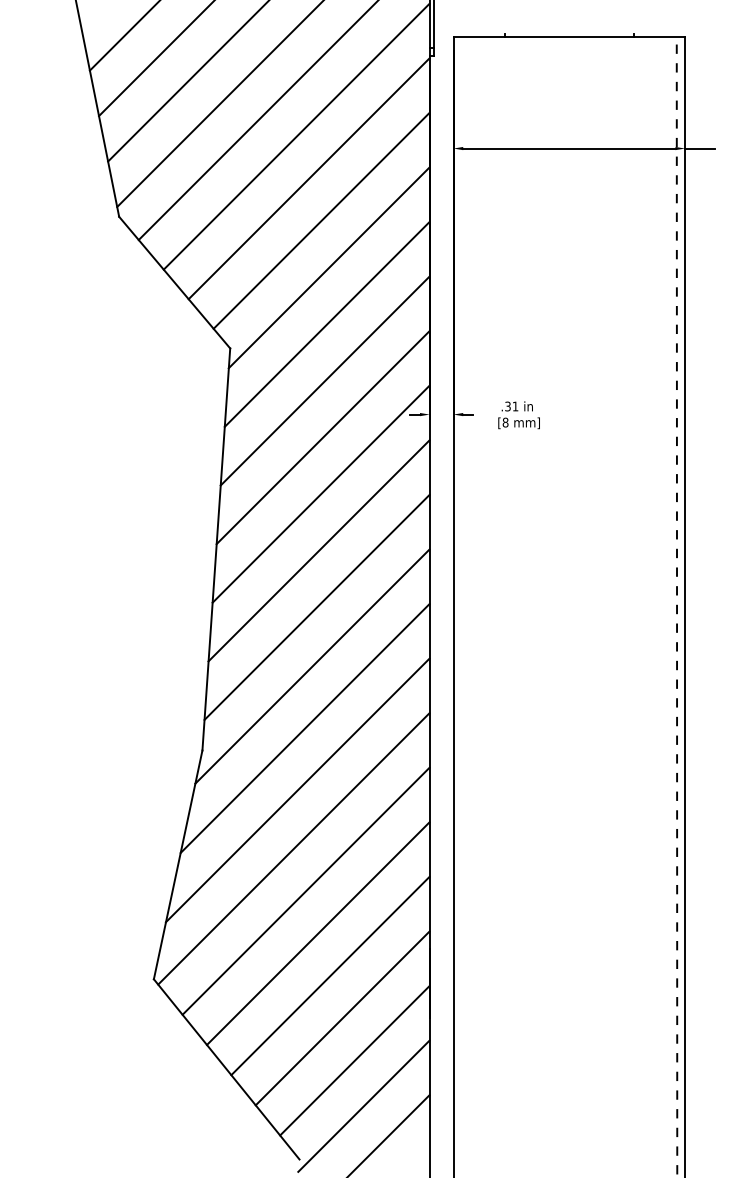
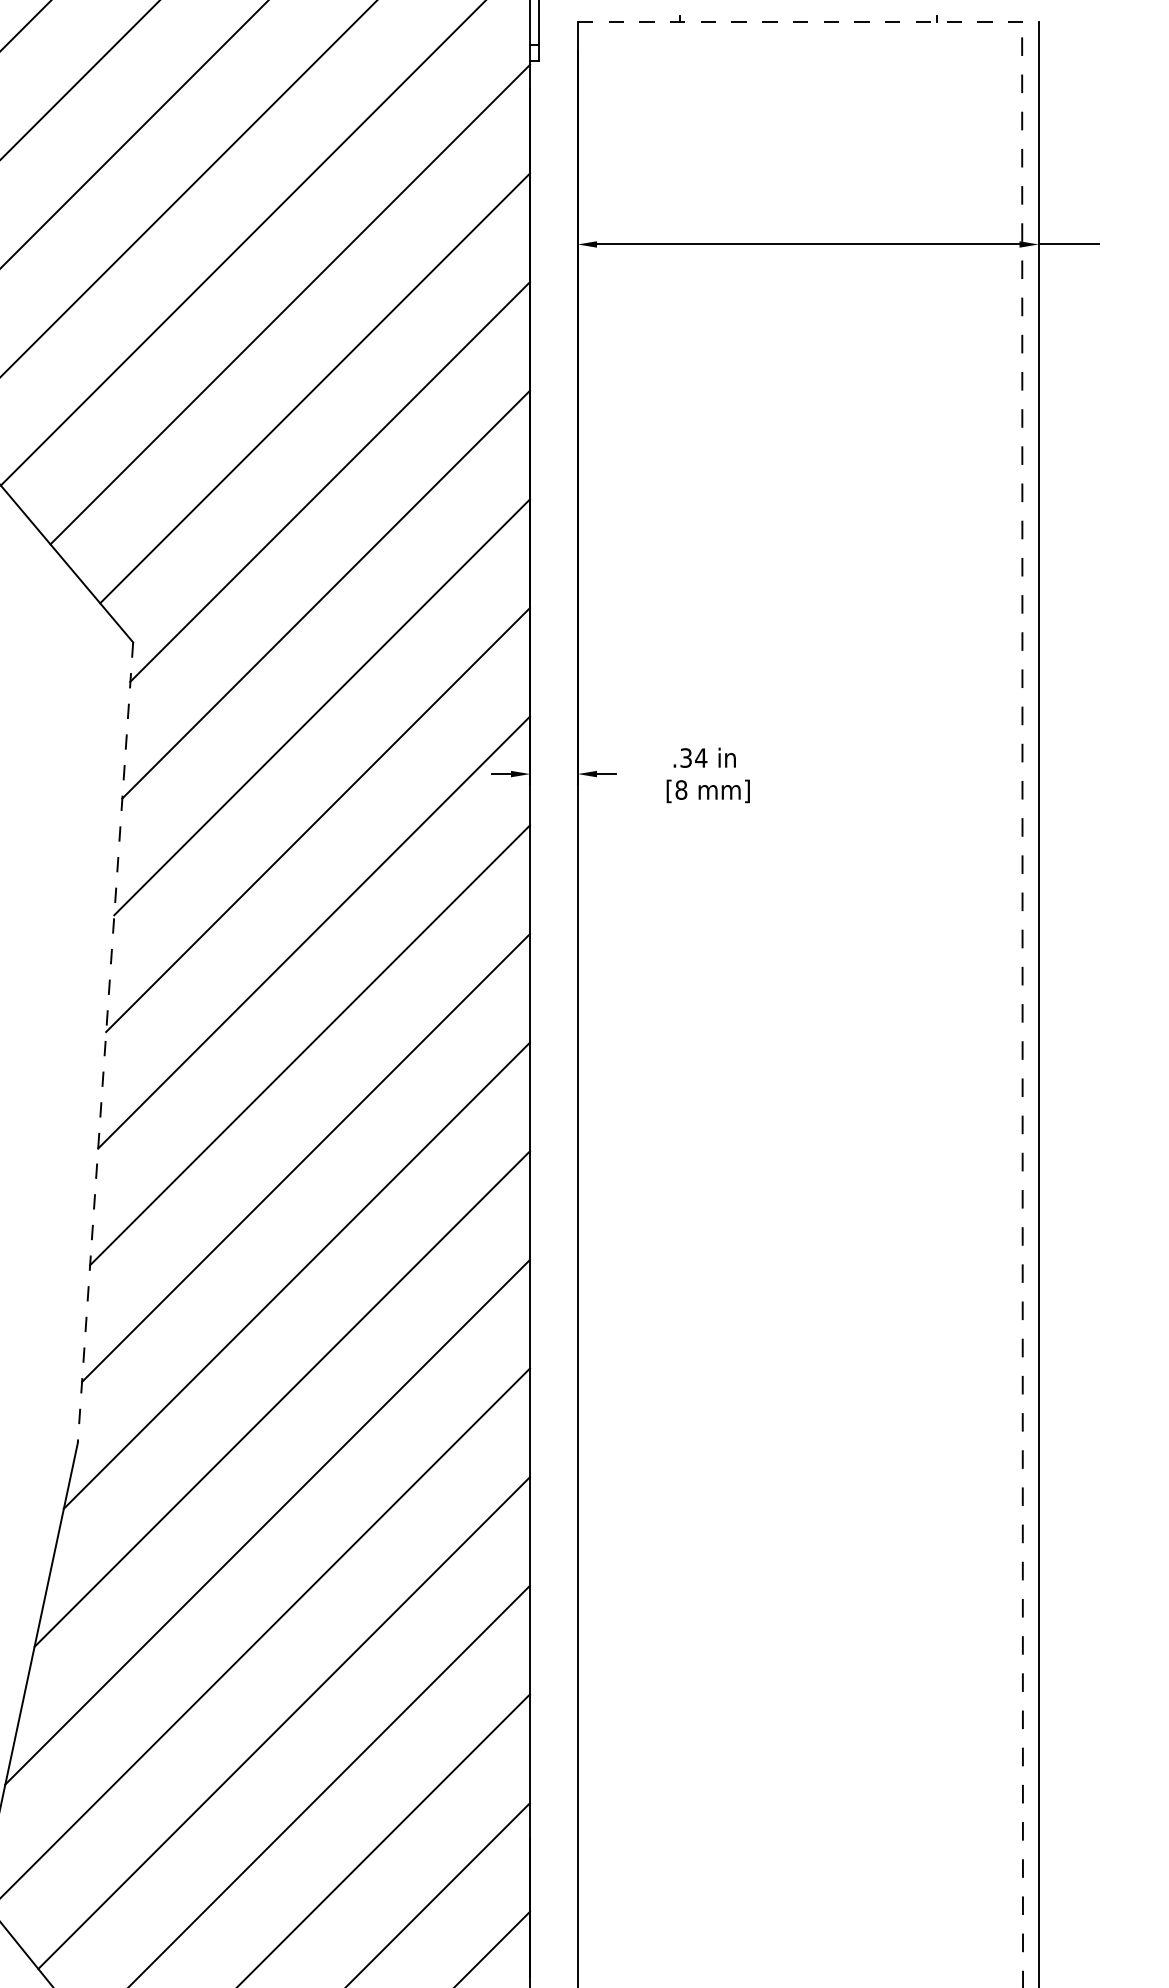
line: (569, 36) -> (808, 21), solid -> dashed
text: (515, 406) -> (701, 757), .31 -> .34
line: (216, 549) -> (105, 1042), solid -> dashed

